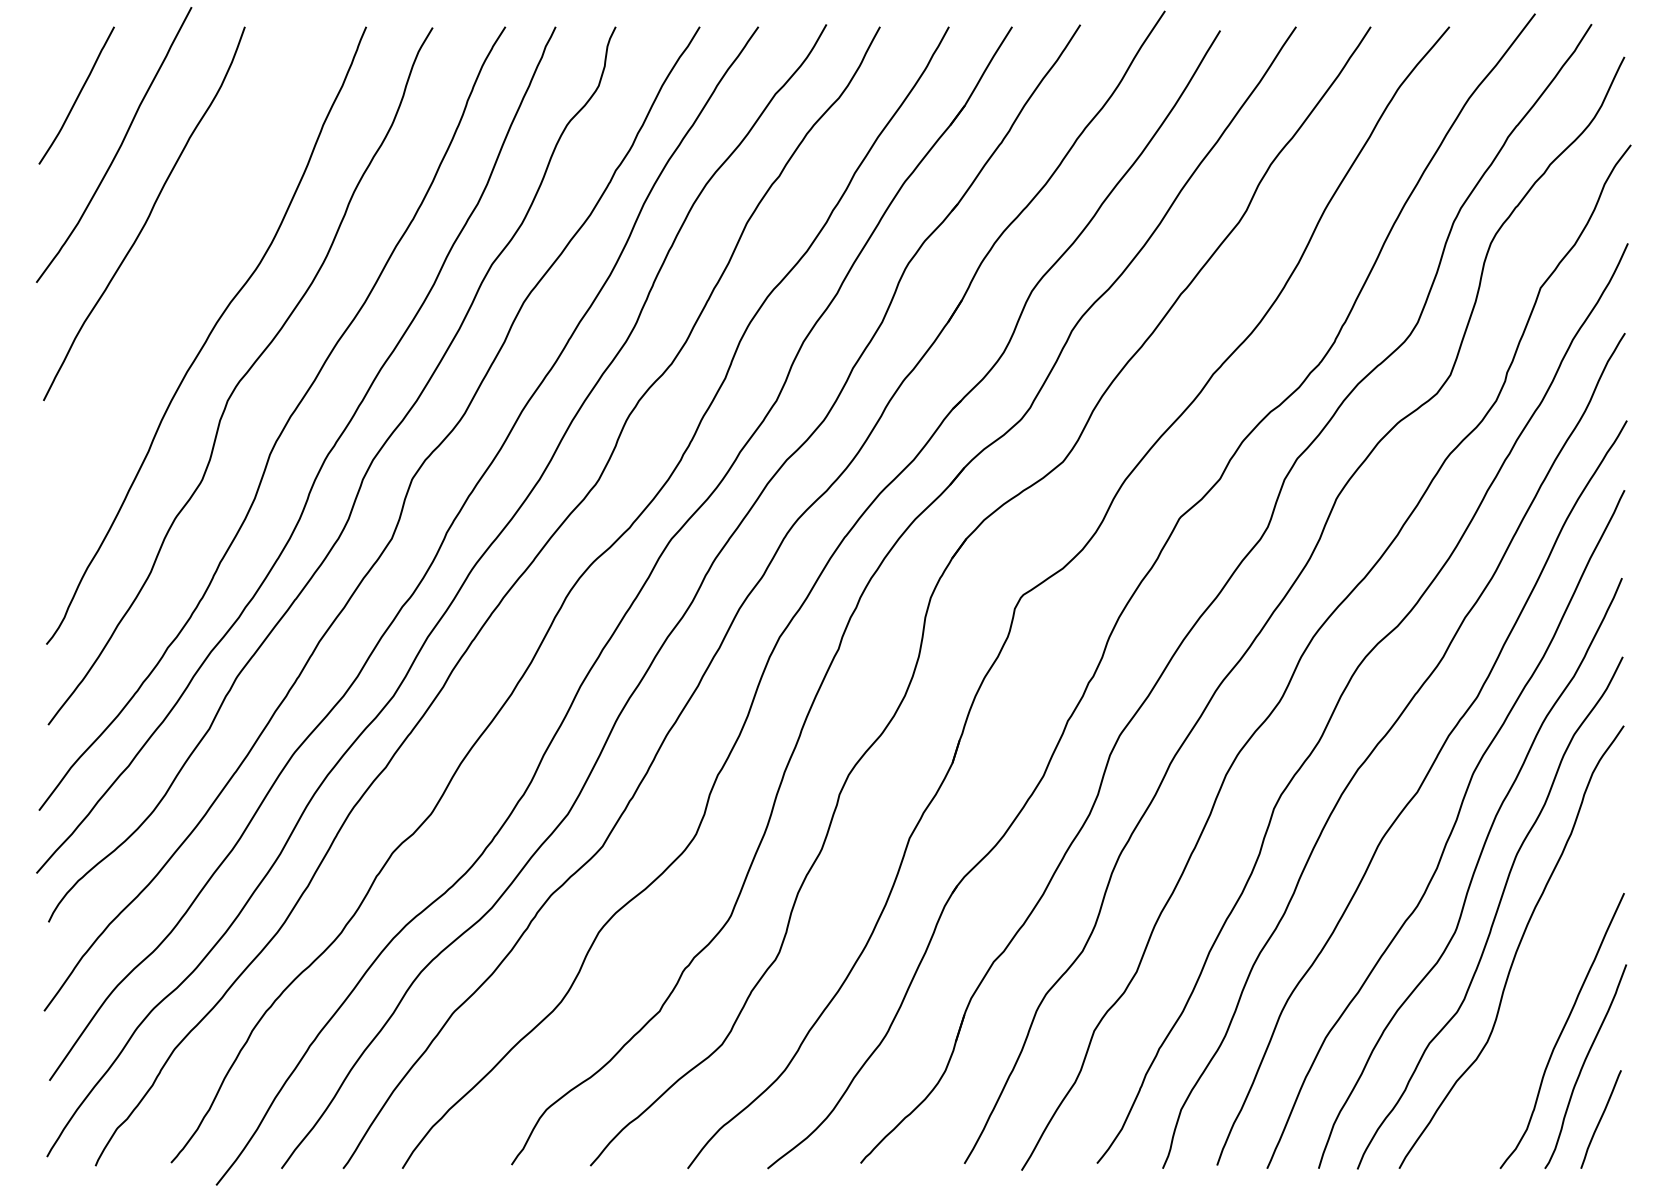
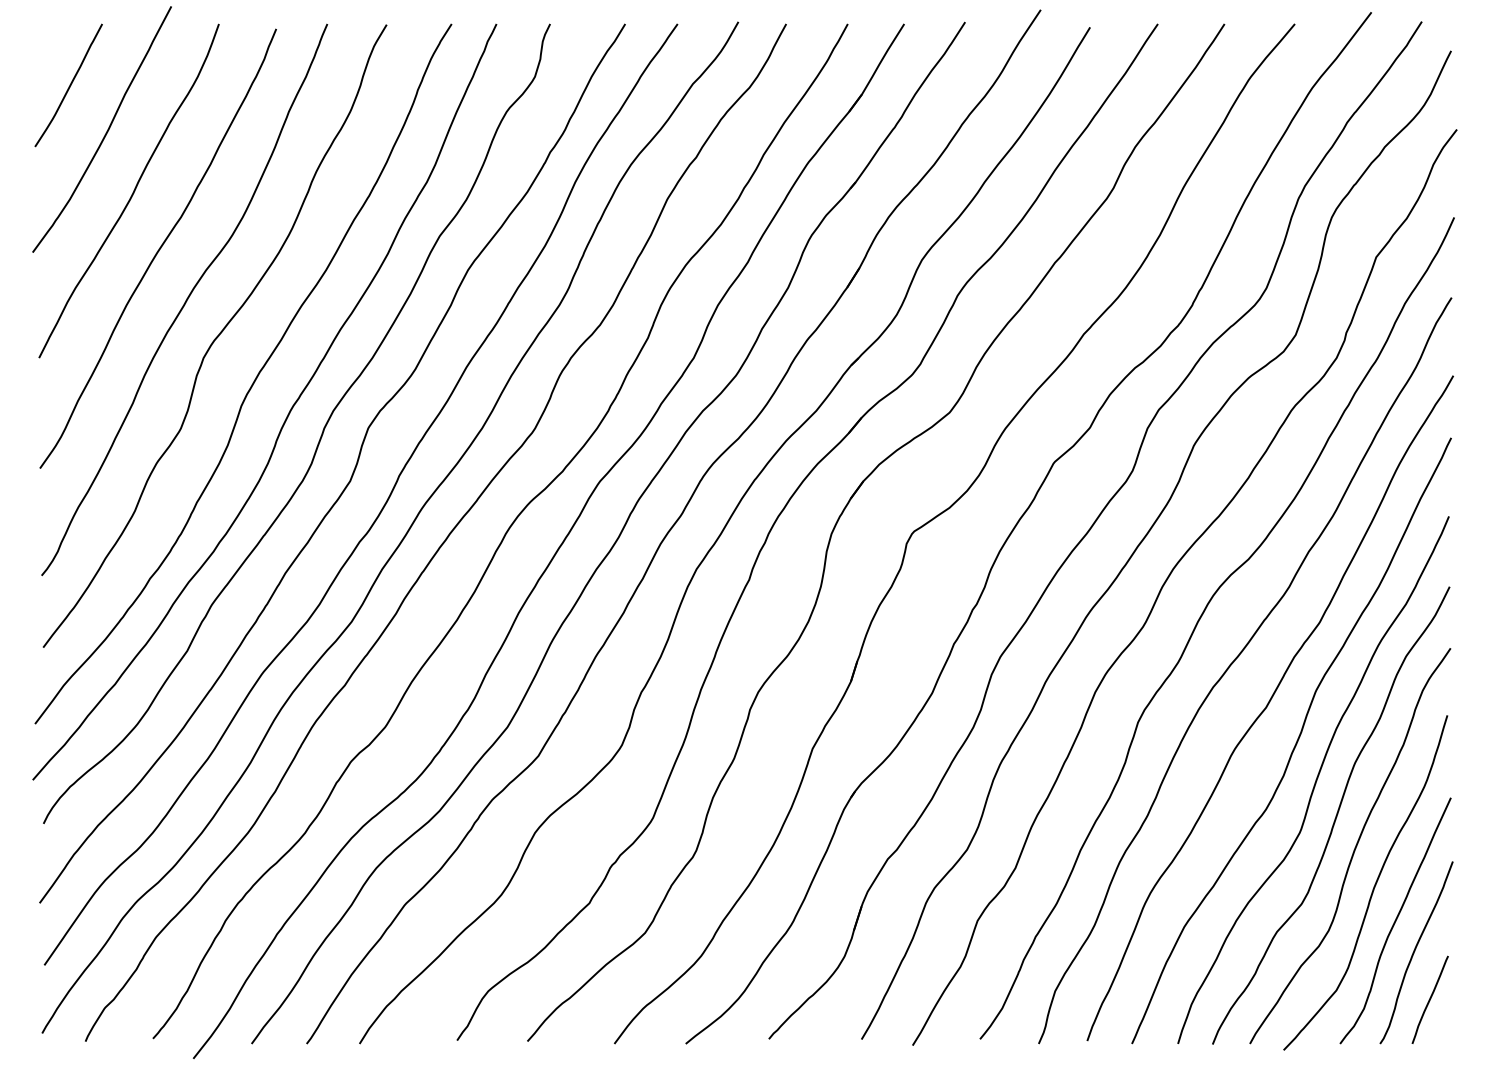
curve: (177, 279) -> (158, 249), added
curve: (1537, 992) -> (1373, 886), added

